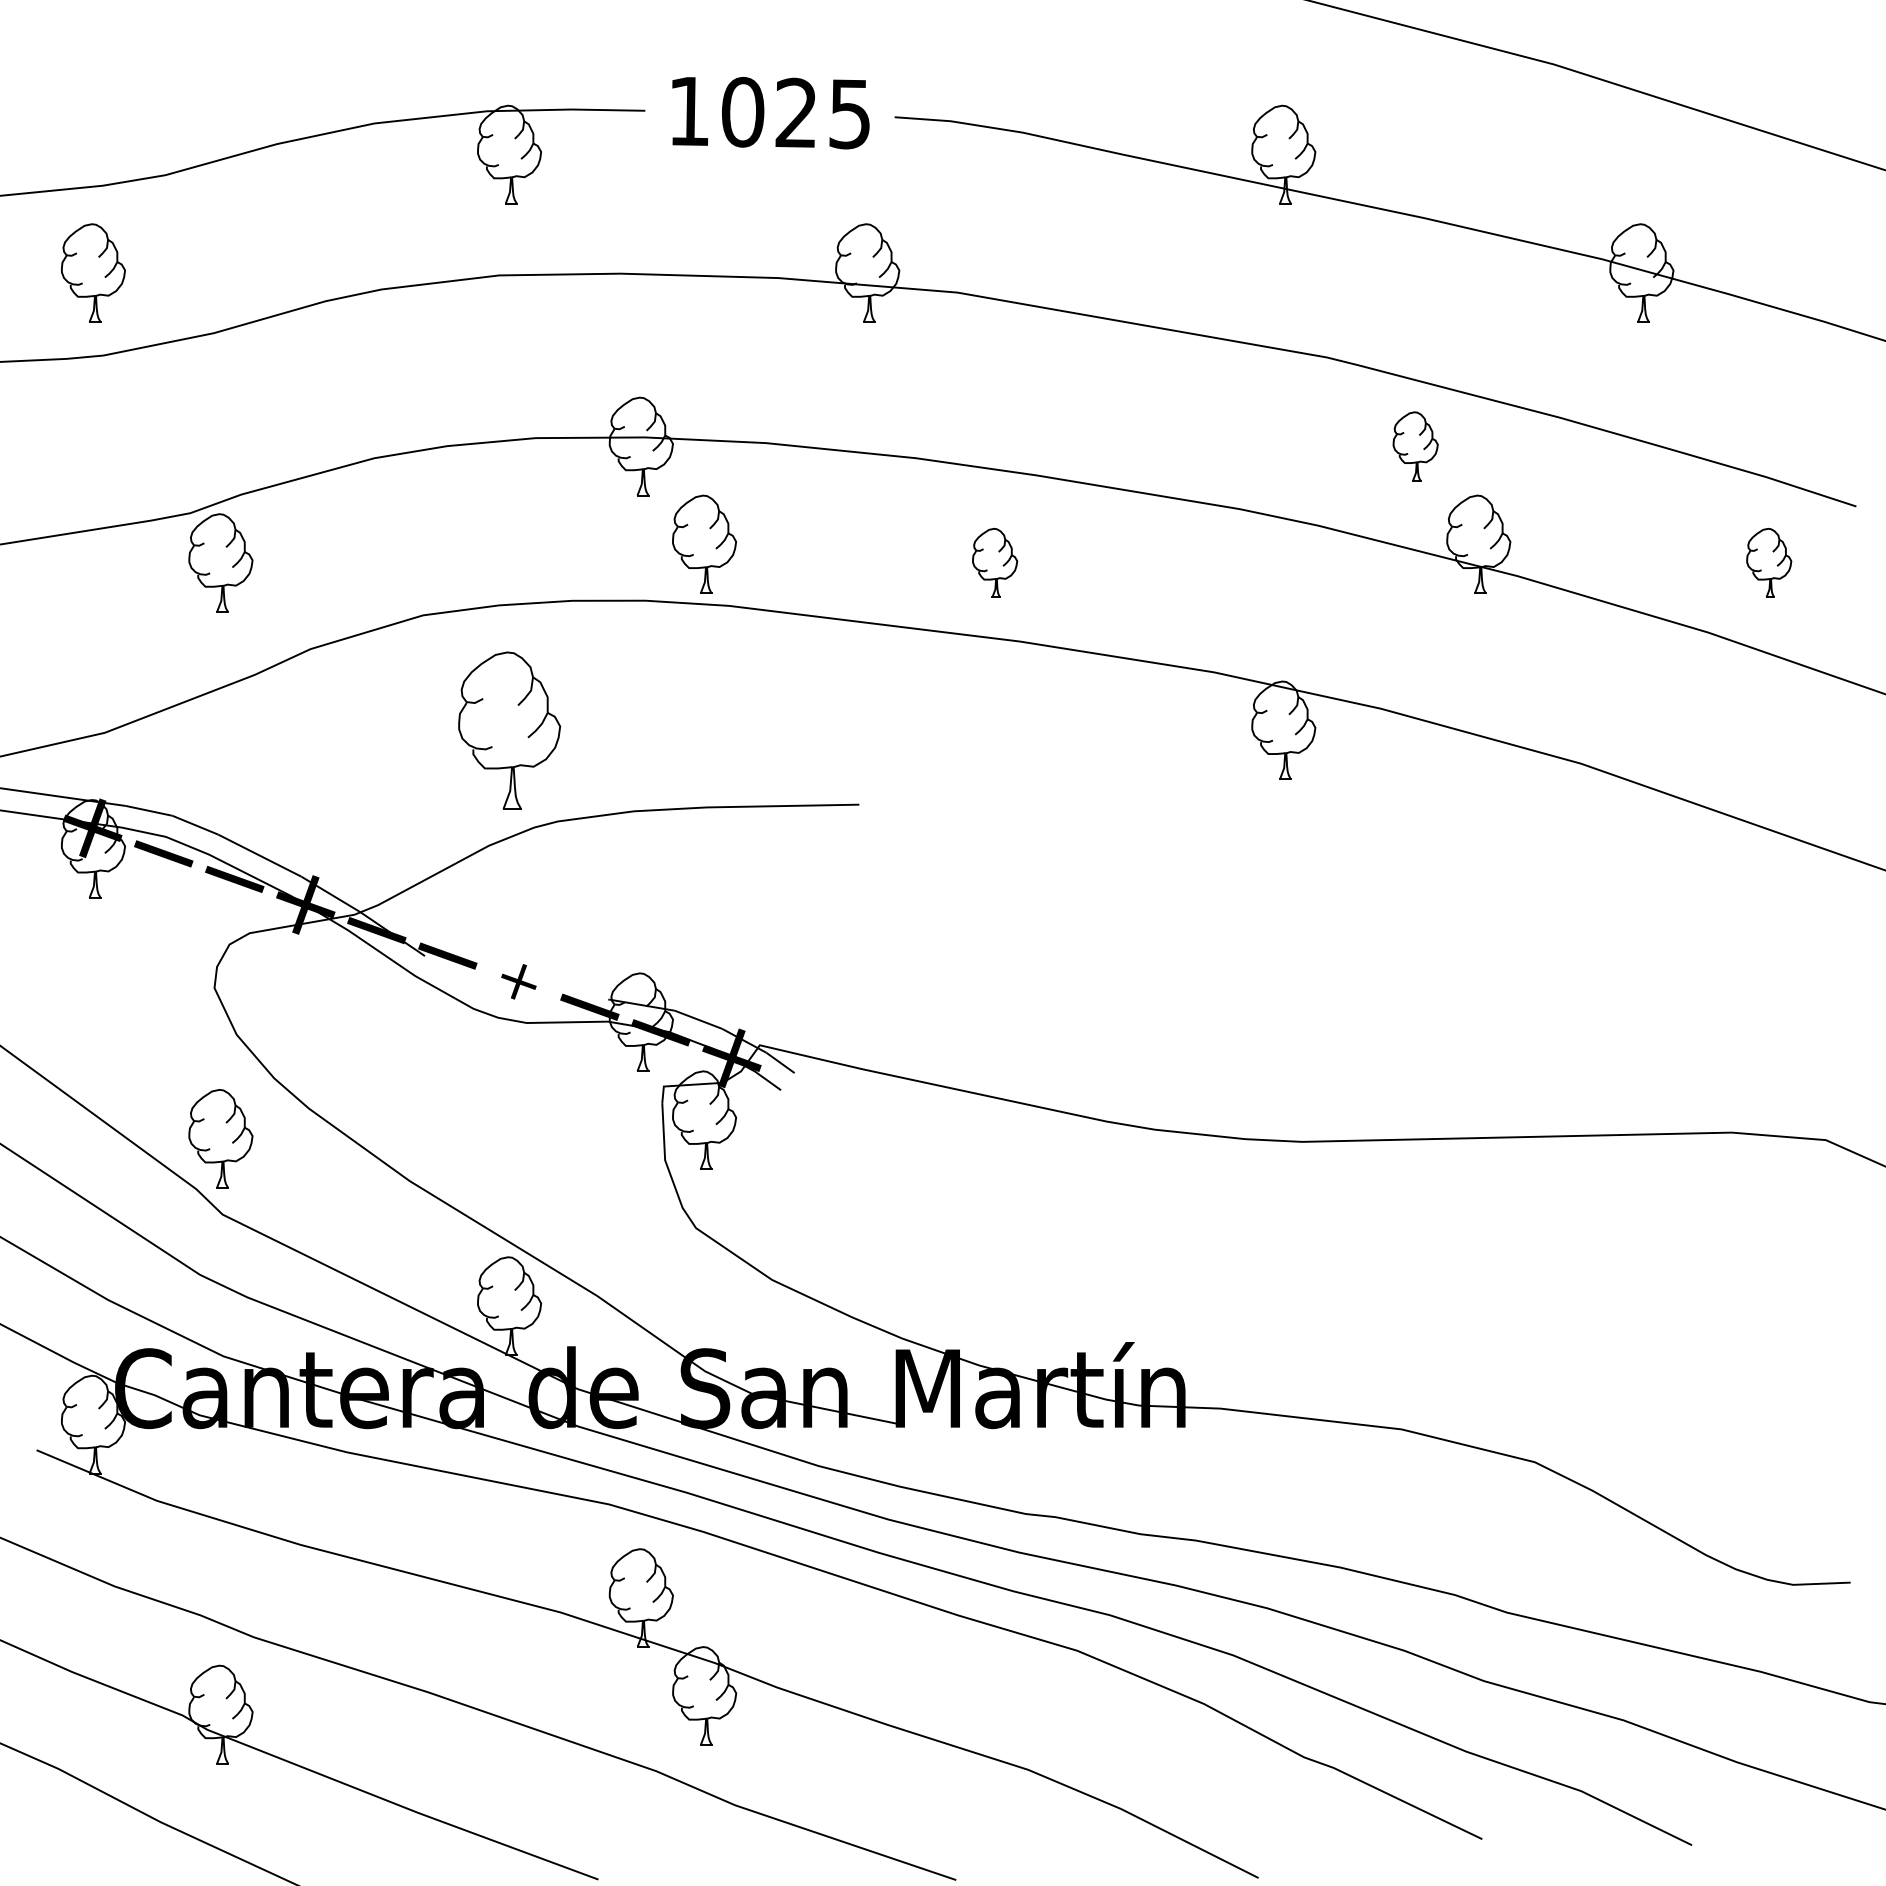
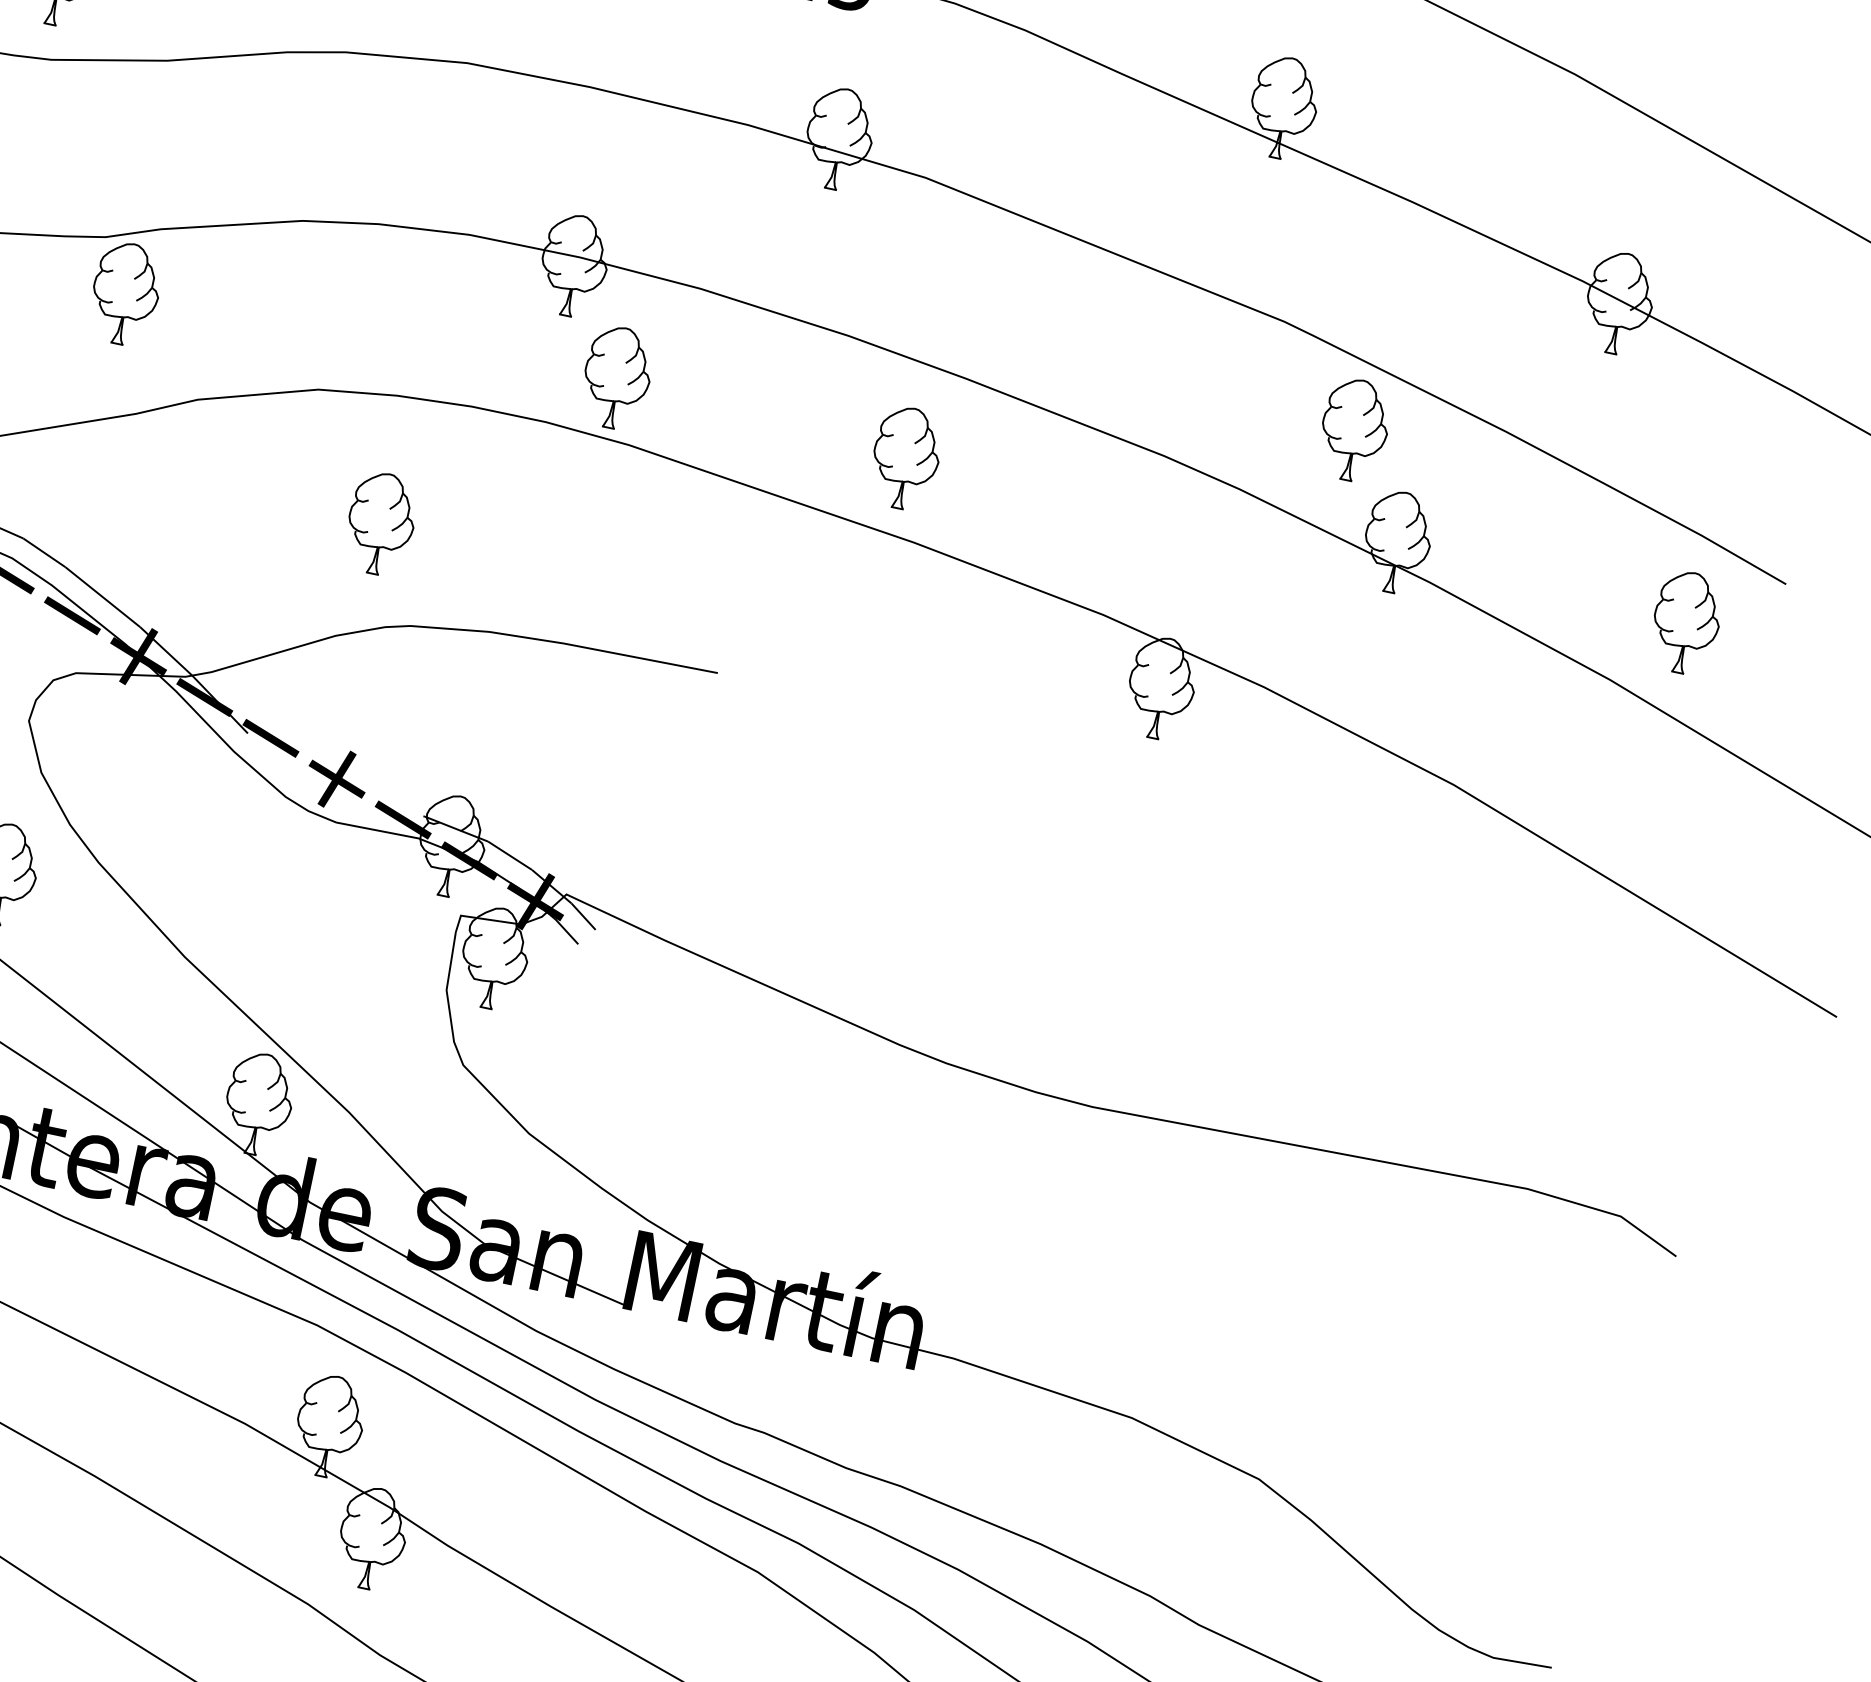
part: (1415, 446) -> (1354, 430), size x1.43
part: (994, 562) -> (905, 457), size x1.43
part: (1768, 562) -> (1685, 622), size x1.43
part: (509, 729) -> (381, 522), size x0.62
part: (518, 981) -> (336, 778), size x1.67

